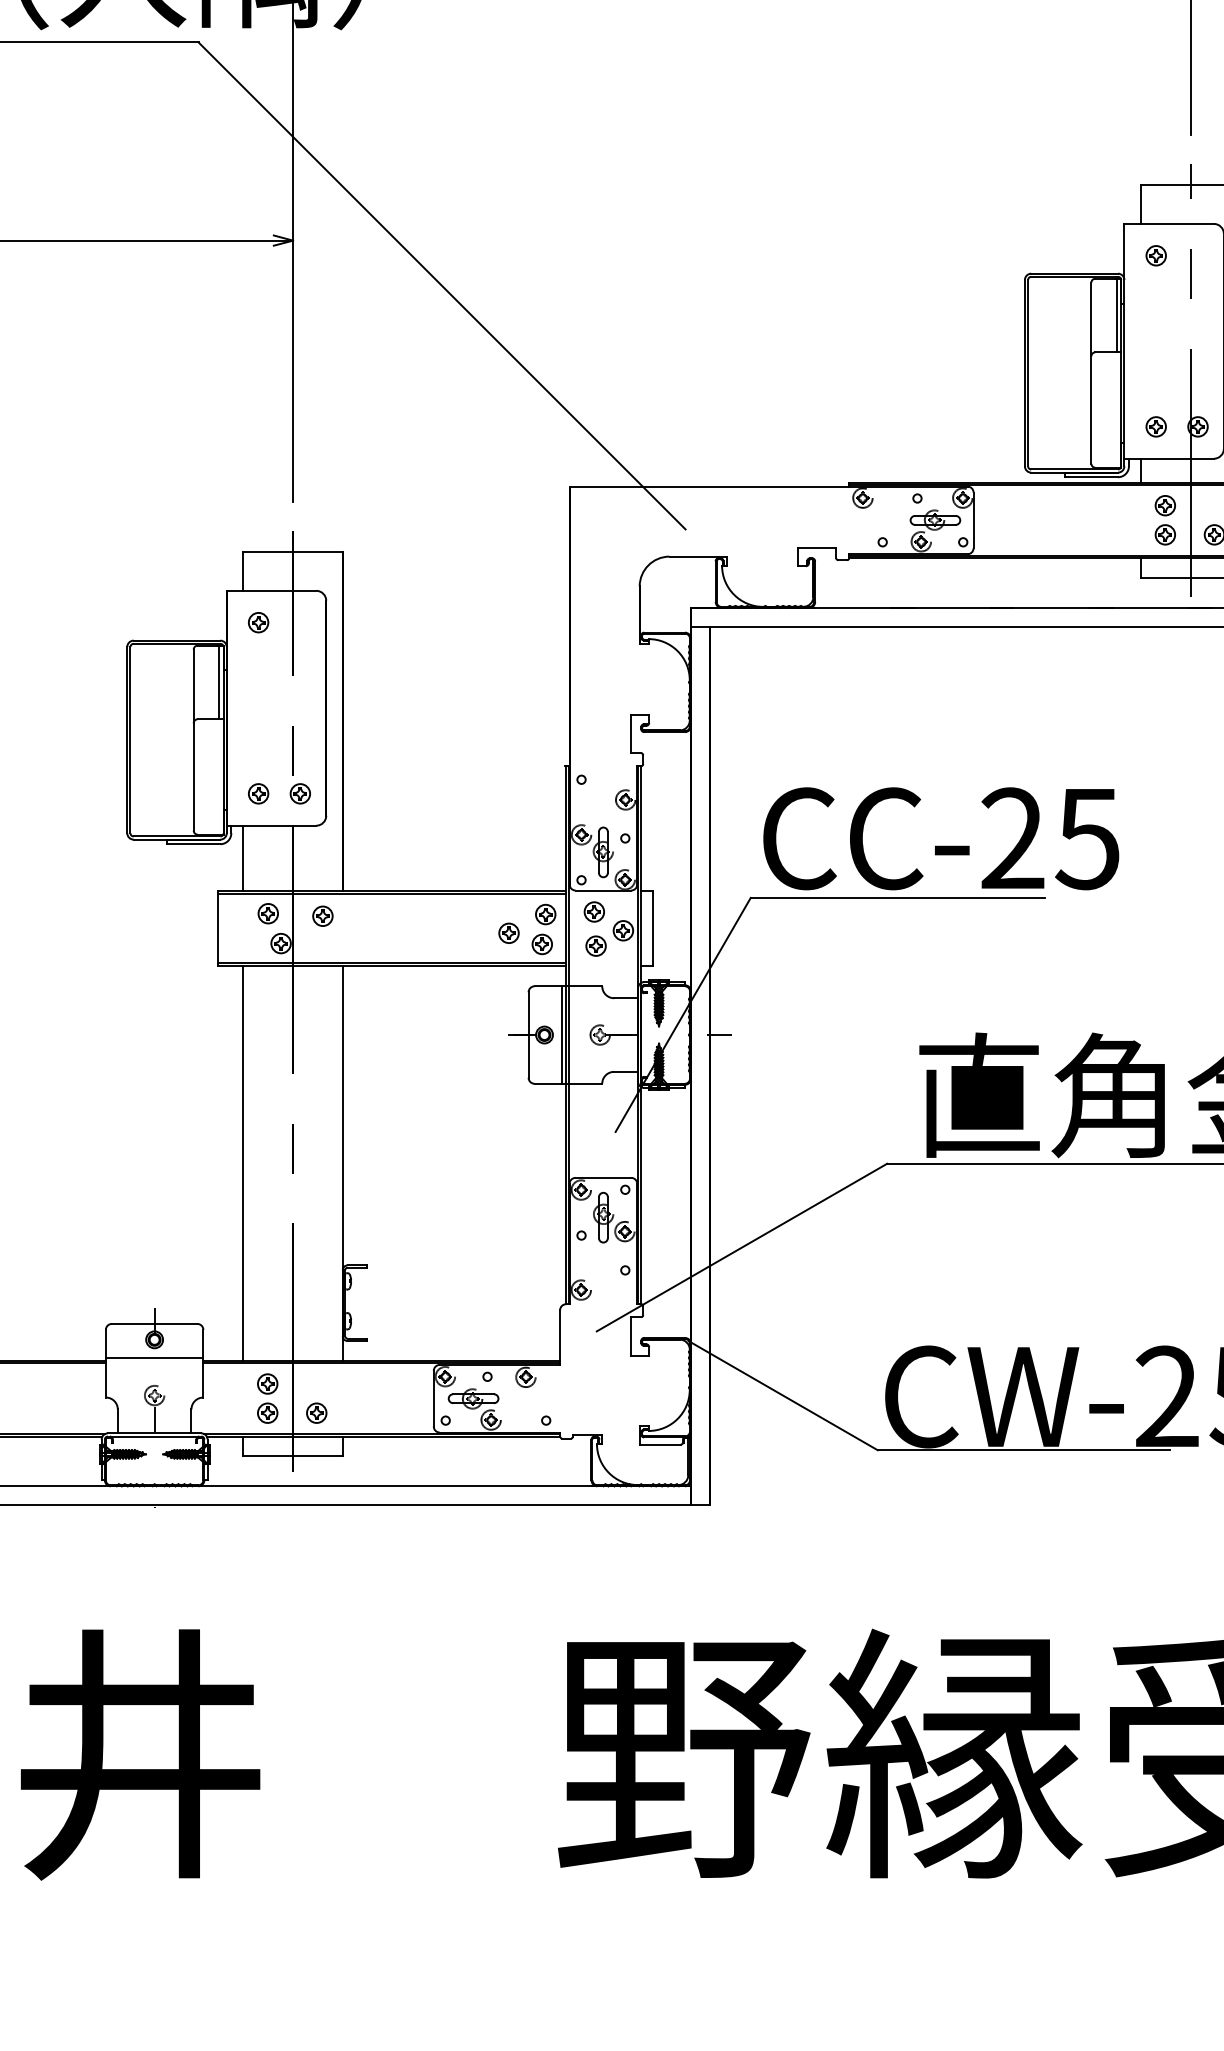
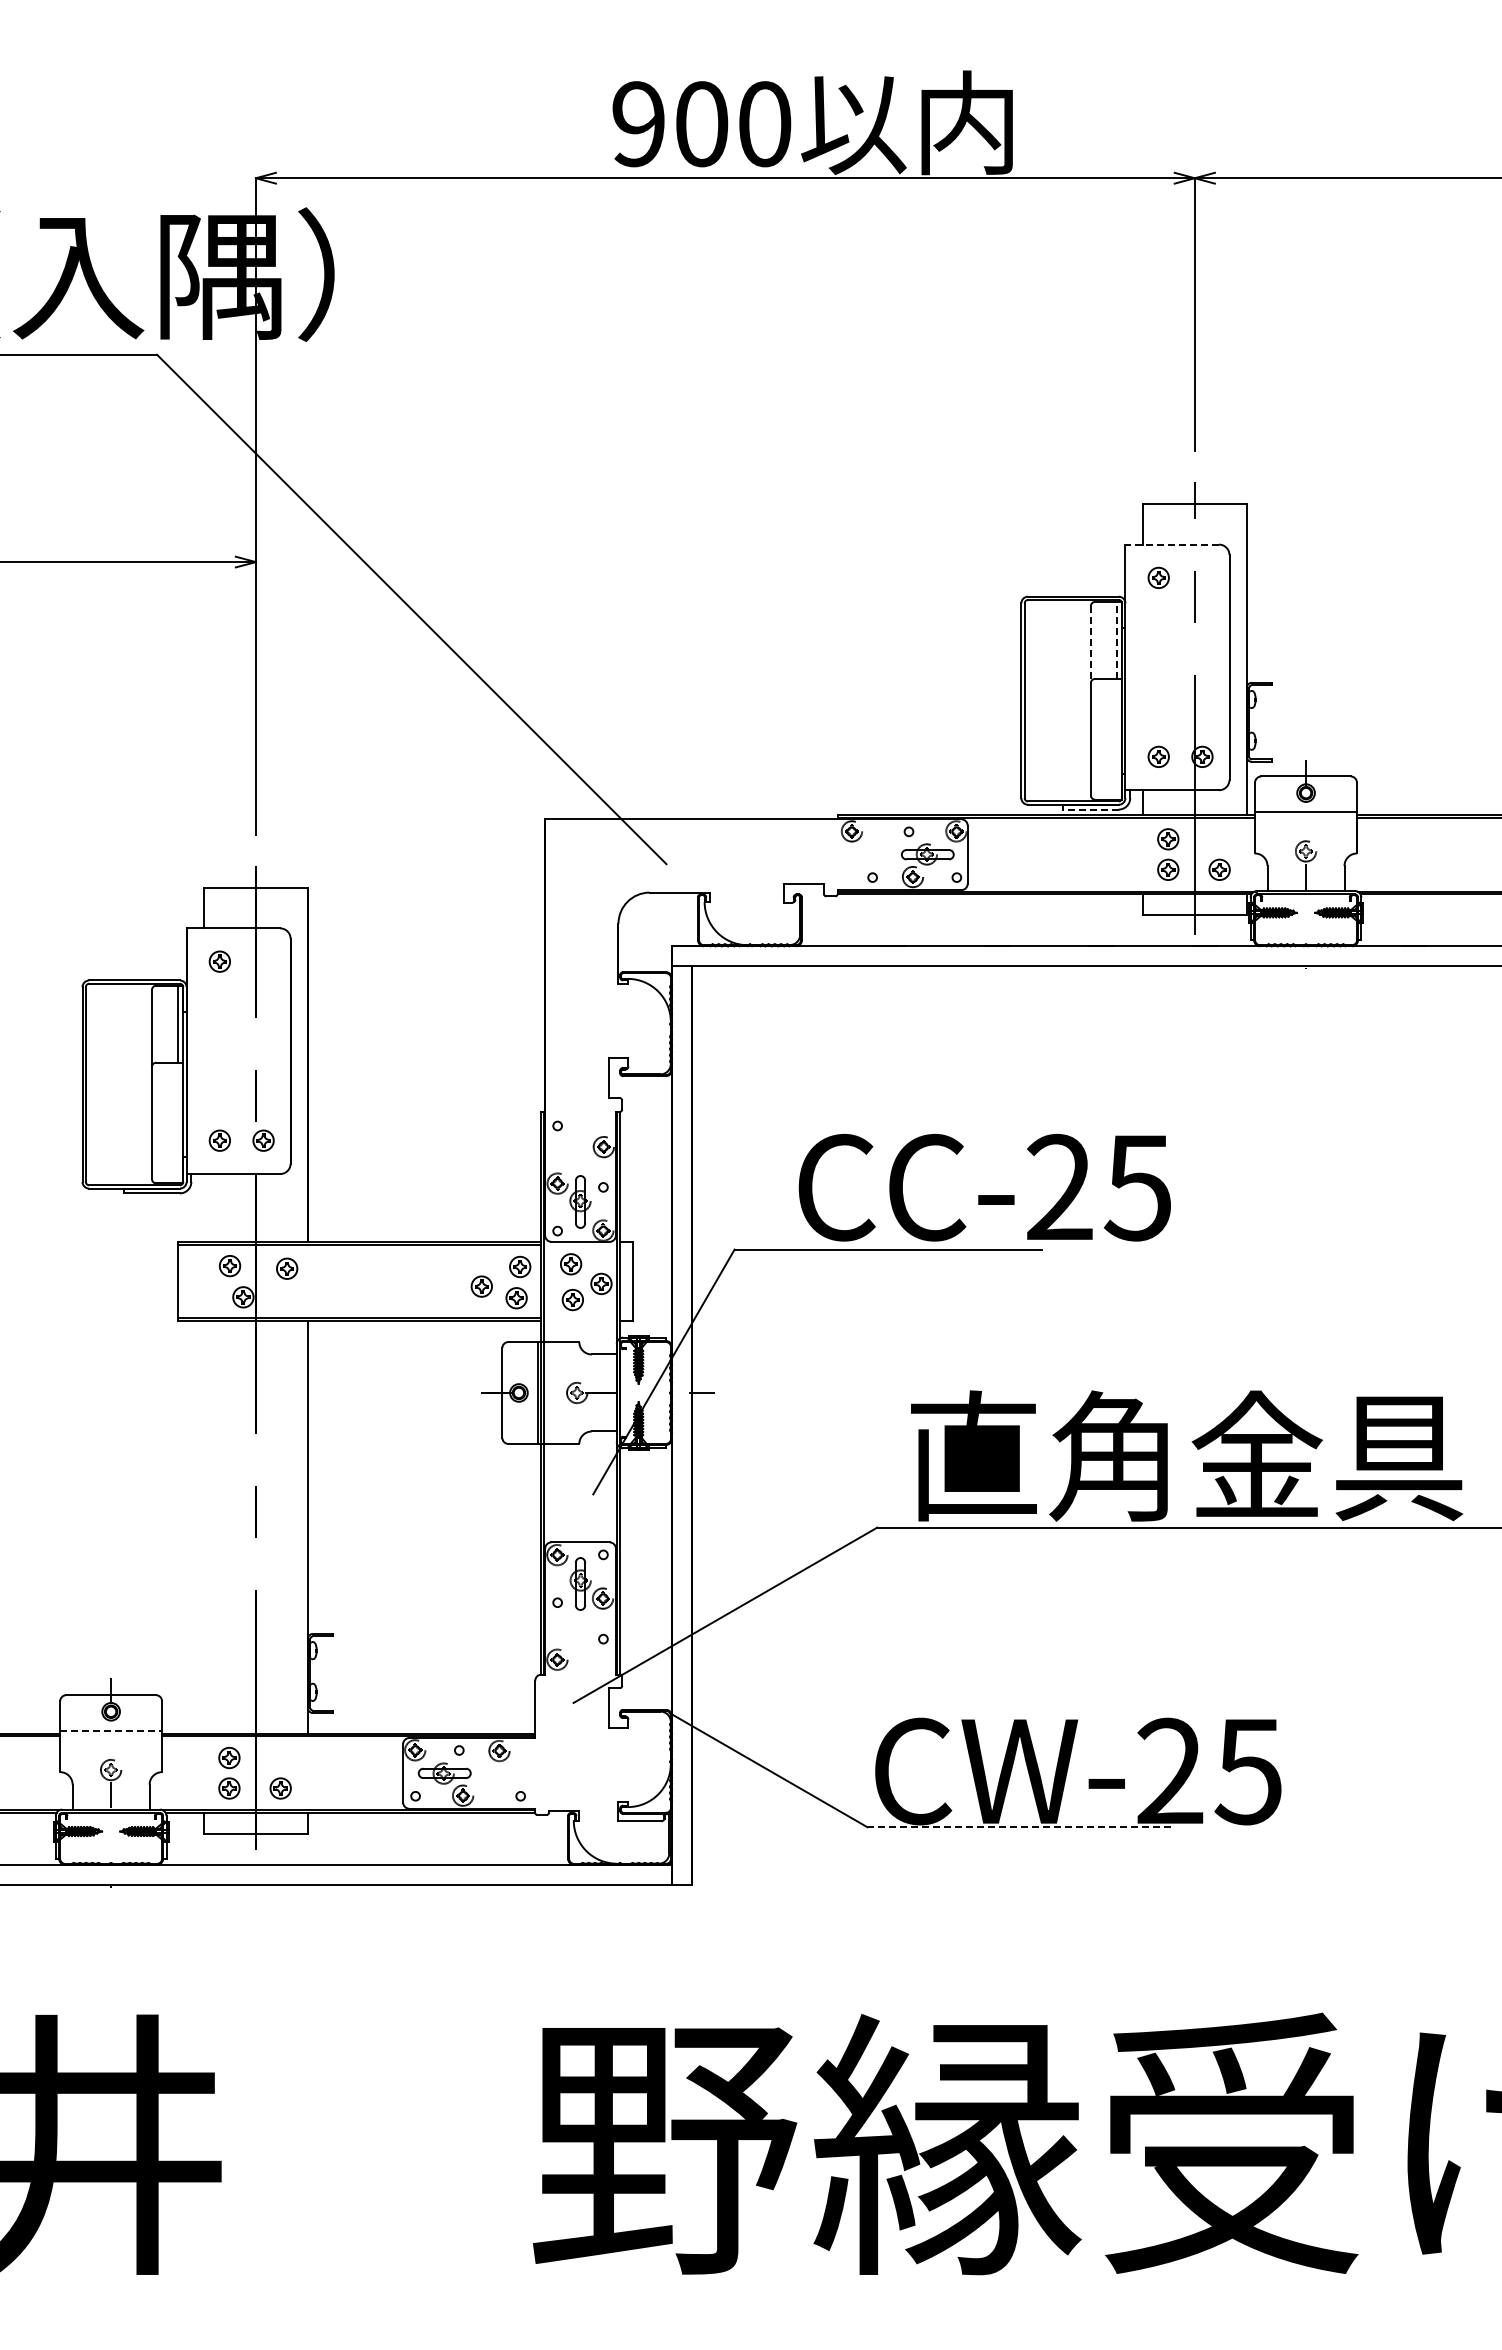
line: (1169, 223) -> (1172, 544), solid -> dashed
line: (1116, 315) -> (1117, 640), solid -> dashed
line: (1090, 319) -> (1090, 644), solid -> dashed
line: (1090, 477) -> (1090, 809), solid -> dashed
text: (940, 838) -> (984, 1187), moved
line: (242, 857) -> (203, 1207), removed
line: (242, 1162) -> (203, 1526), removed
line: (154, 1357) -> (111, 1730), solid -> dashed
line: (1024, 1450) -> (1020, 1827), solid -> dashed

